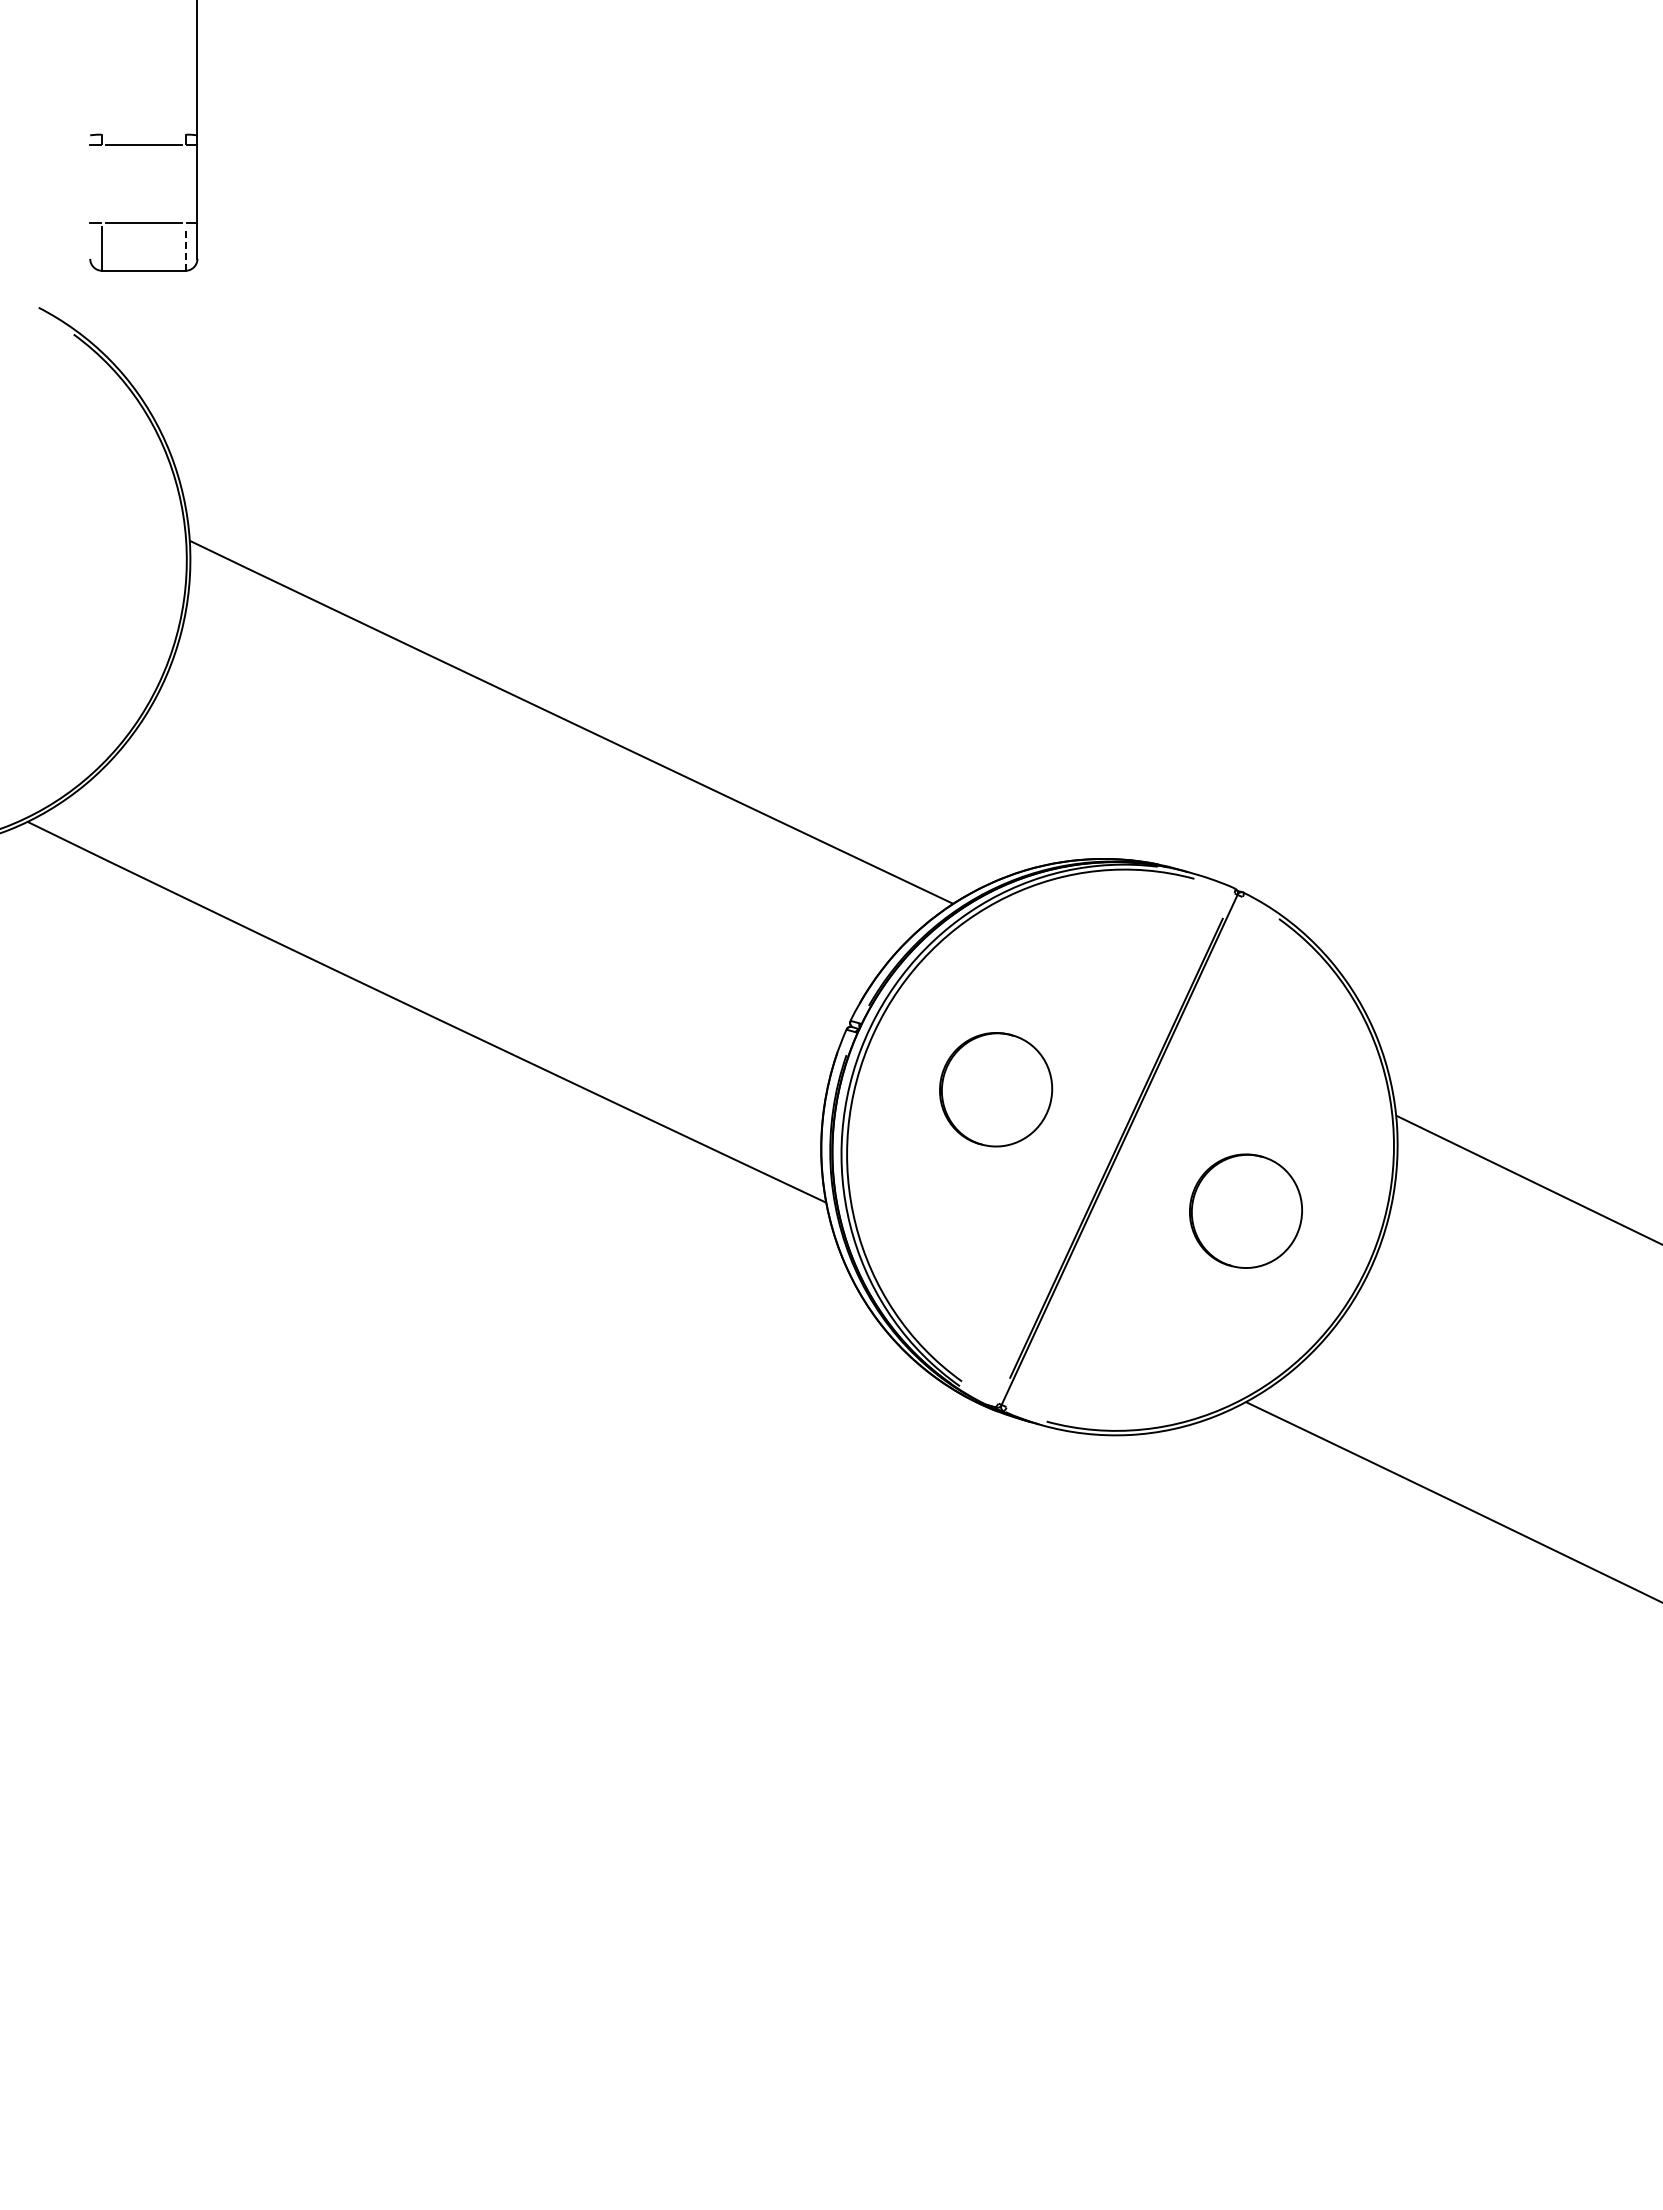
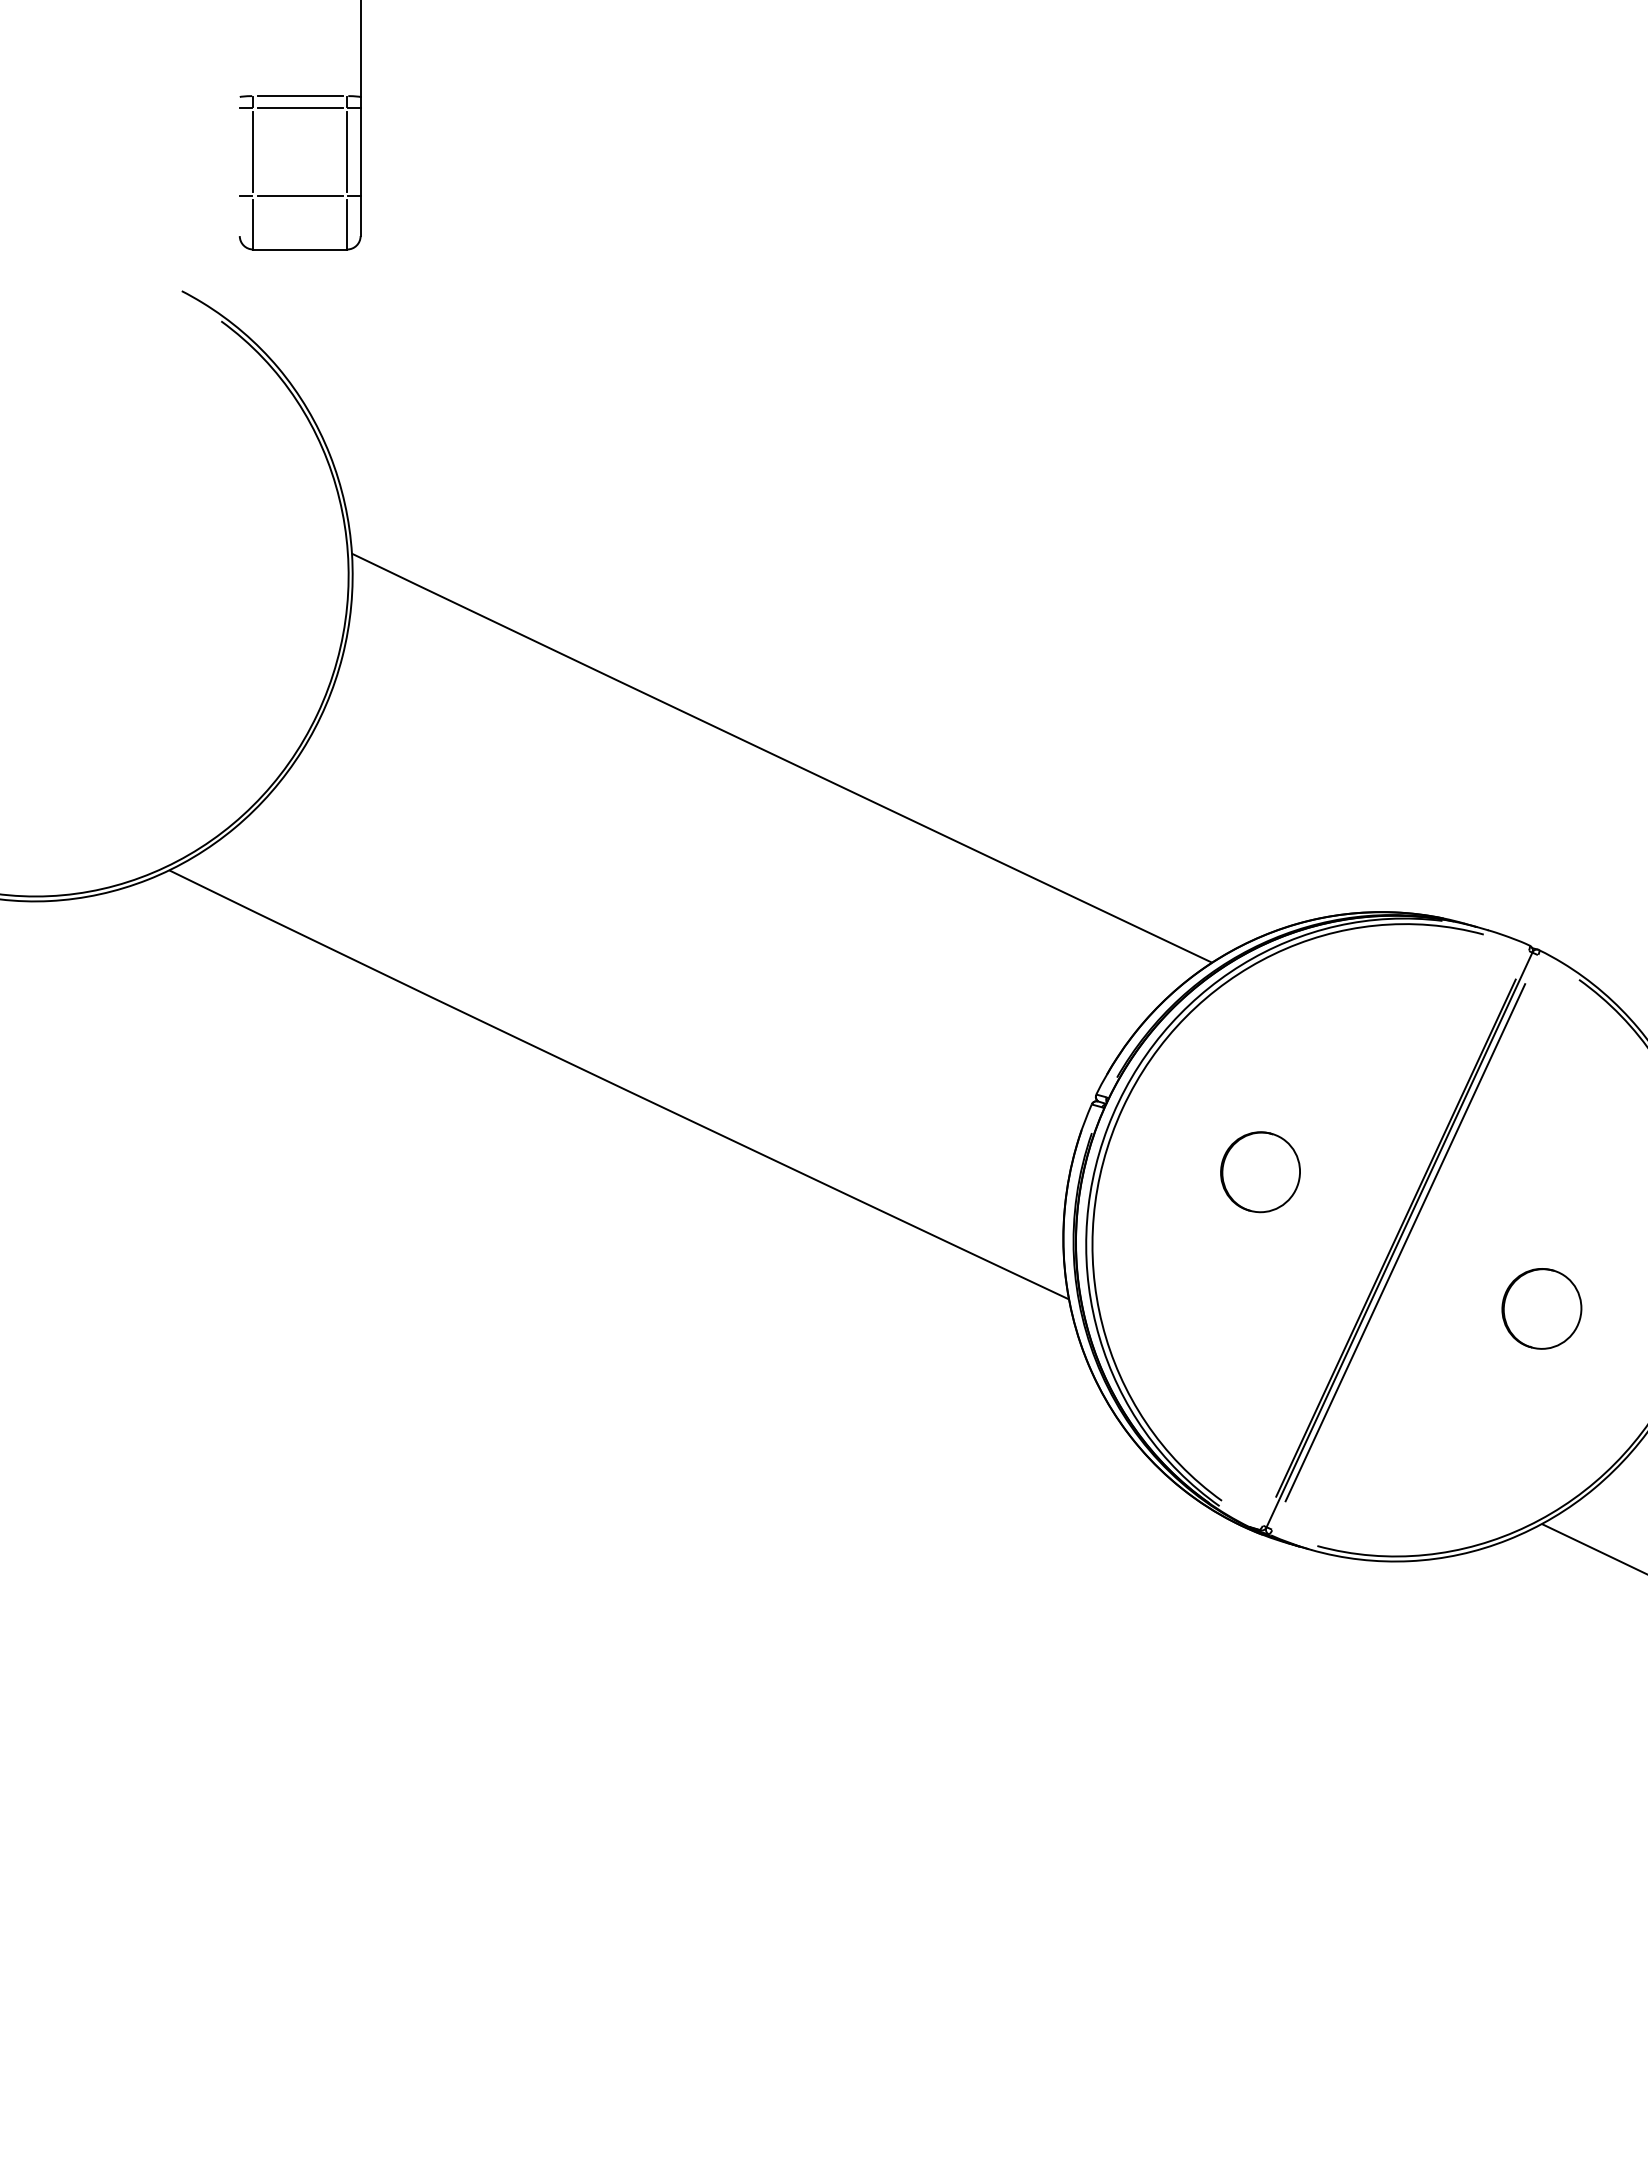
line: (143, 134) -> (299, 95), added
line: (102, 183) -> (253, 151), added
line: (185, 183) -> (347, 151), added
line: (185, 248) -> (347, 224), dashed -> solid
part: (996, 1089) -> (1260, 1171), size x0.62
line: (1124, 1151) -> (1405, 1241), added
part: (1245, 1210) -> (1541, 1308), size x0.62

